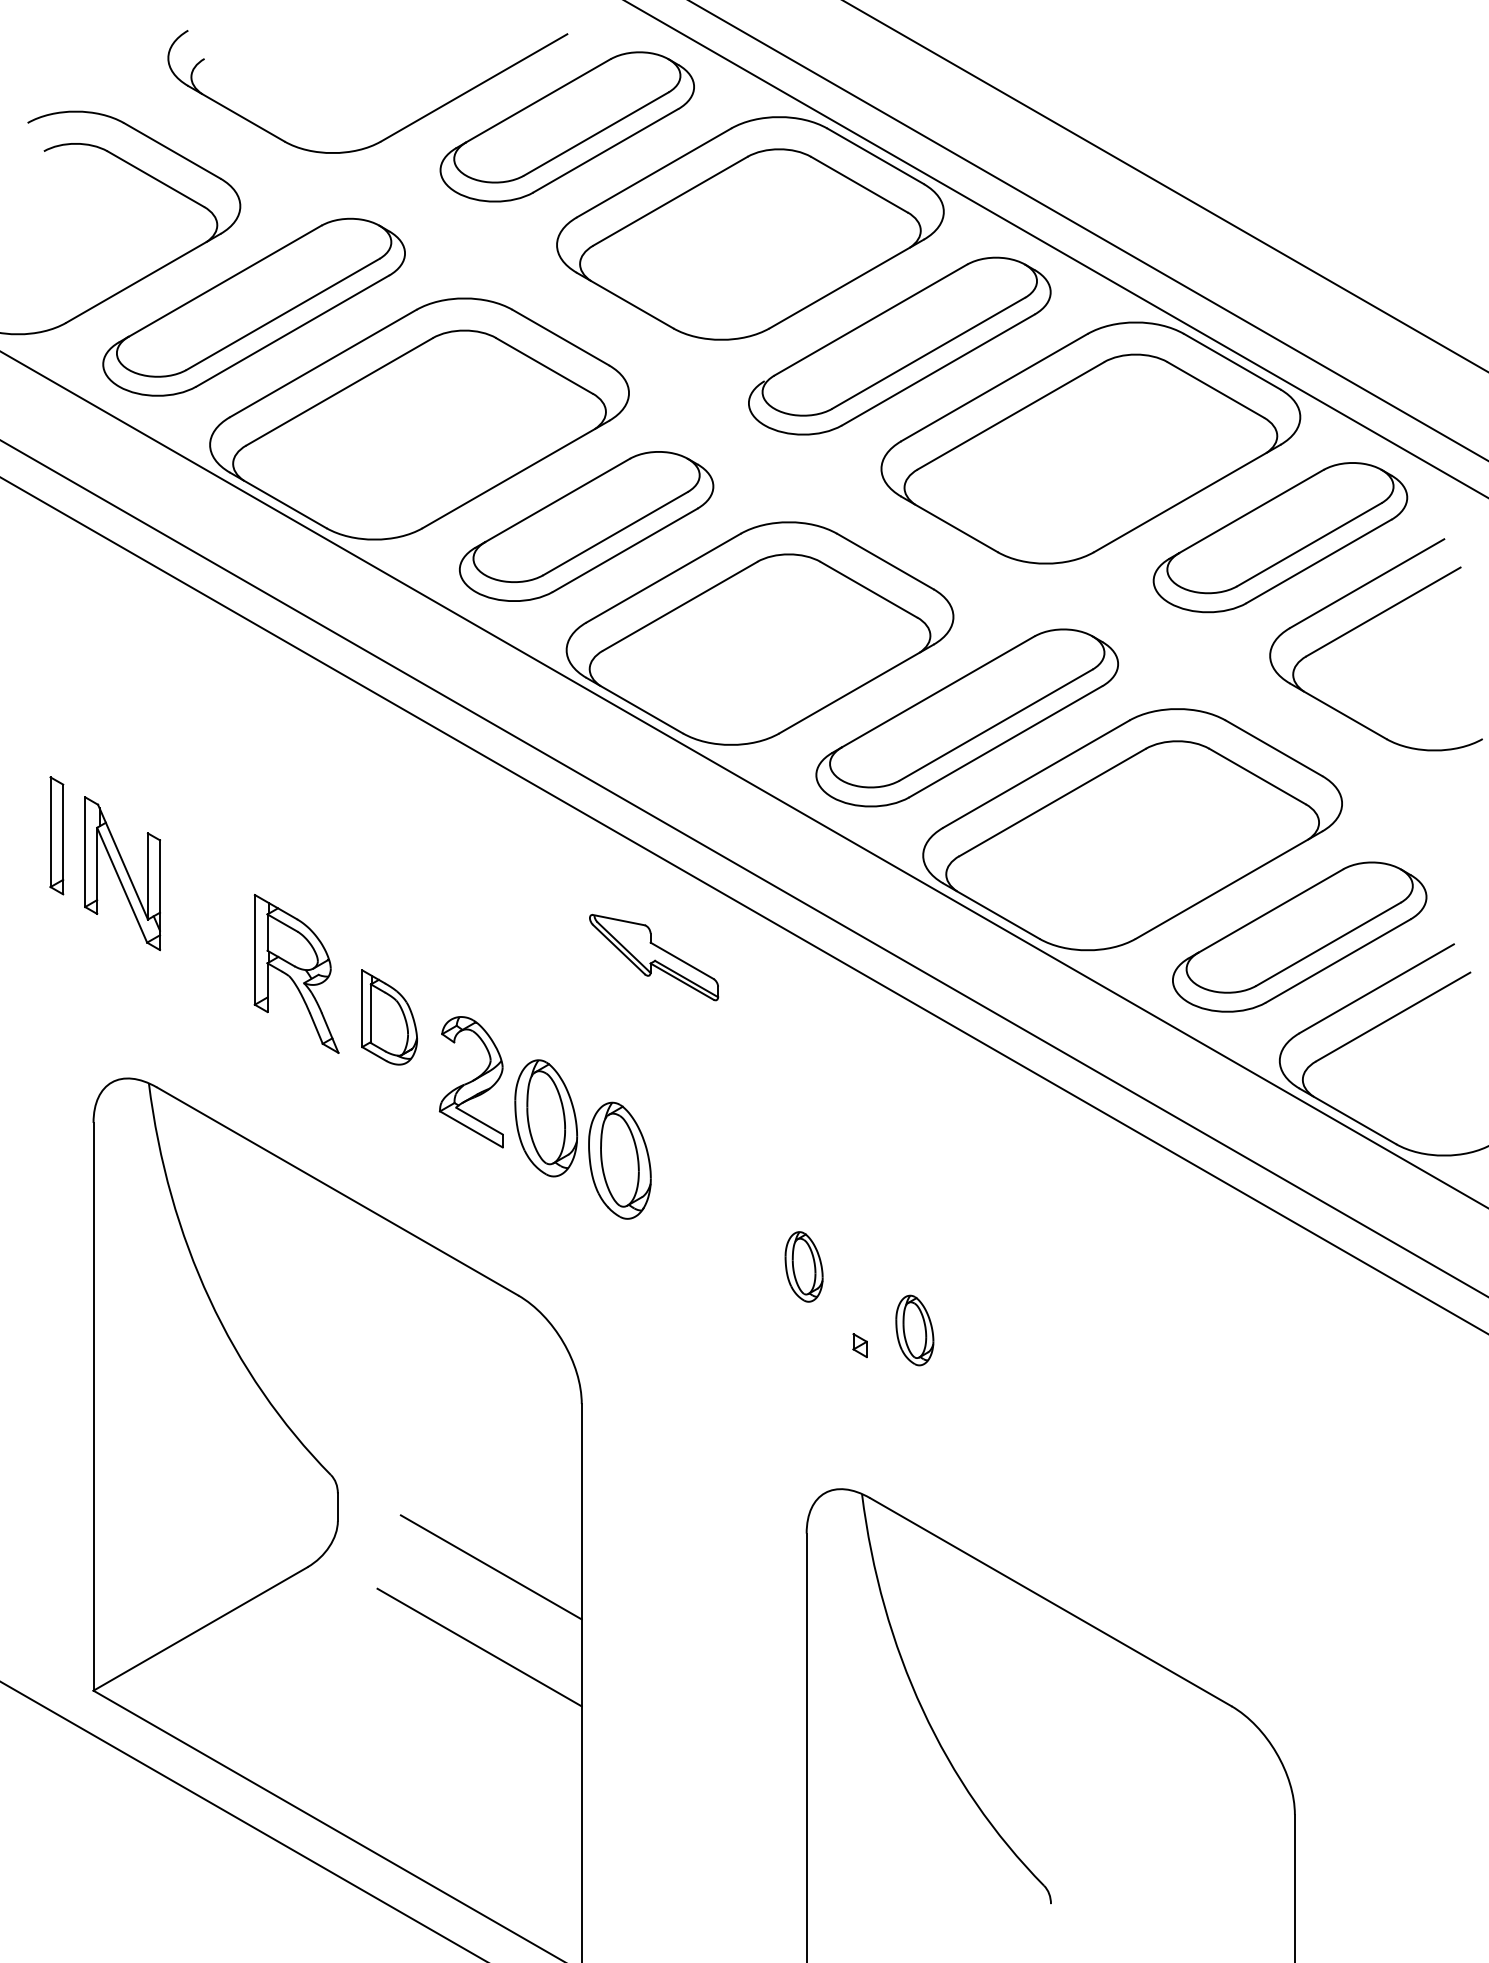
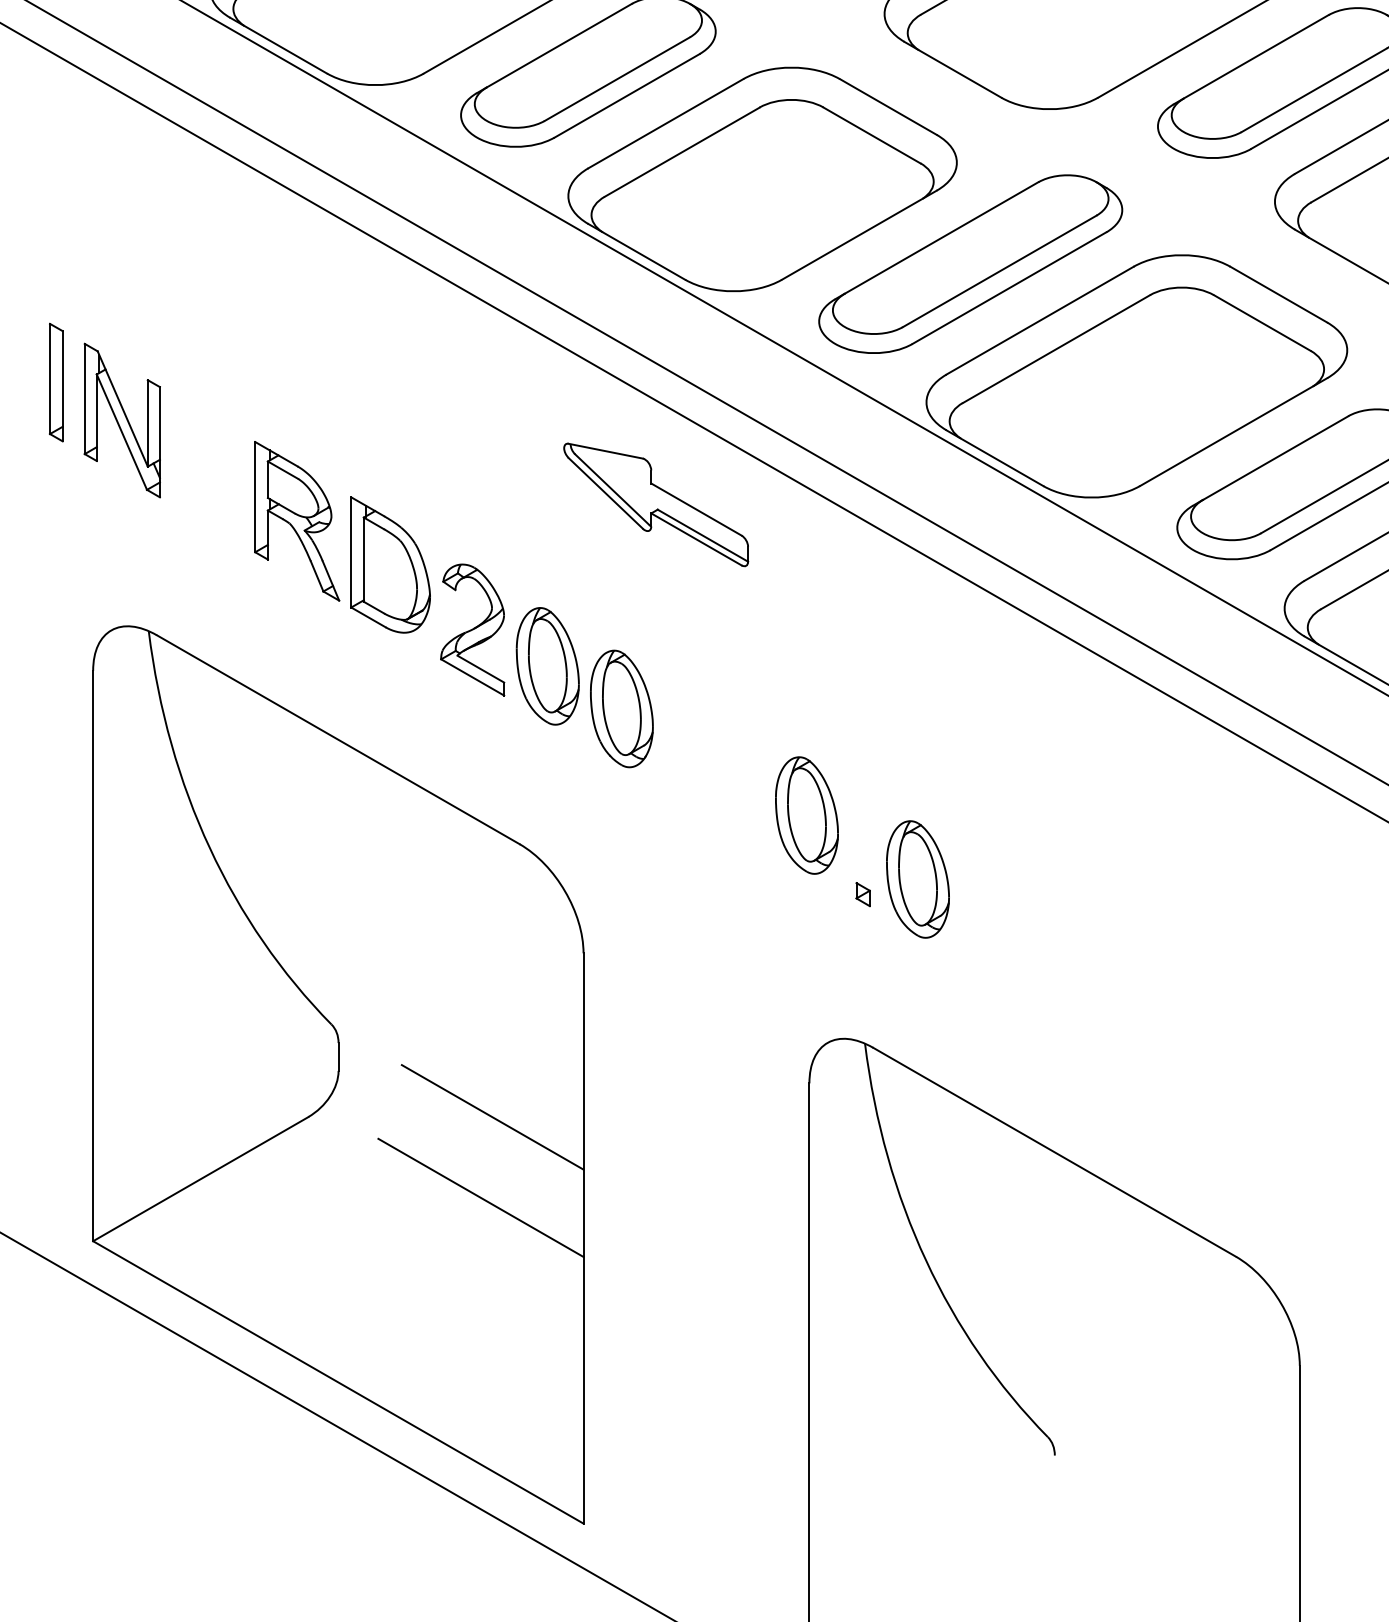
part: (653, 957) -> (655, 504), size x1.43
part: (389, 1017) -> (390, 565), size x1.43
part: (803, 1266) -> (806, 815), size x1.67
part: (914, 1330) -> (917, 879), size x1.67

